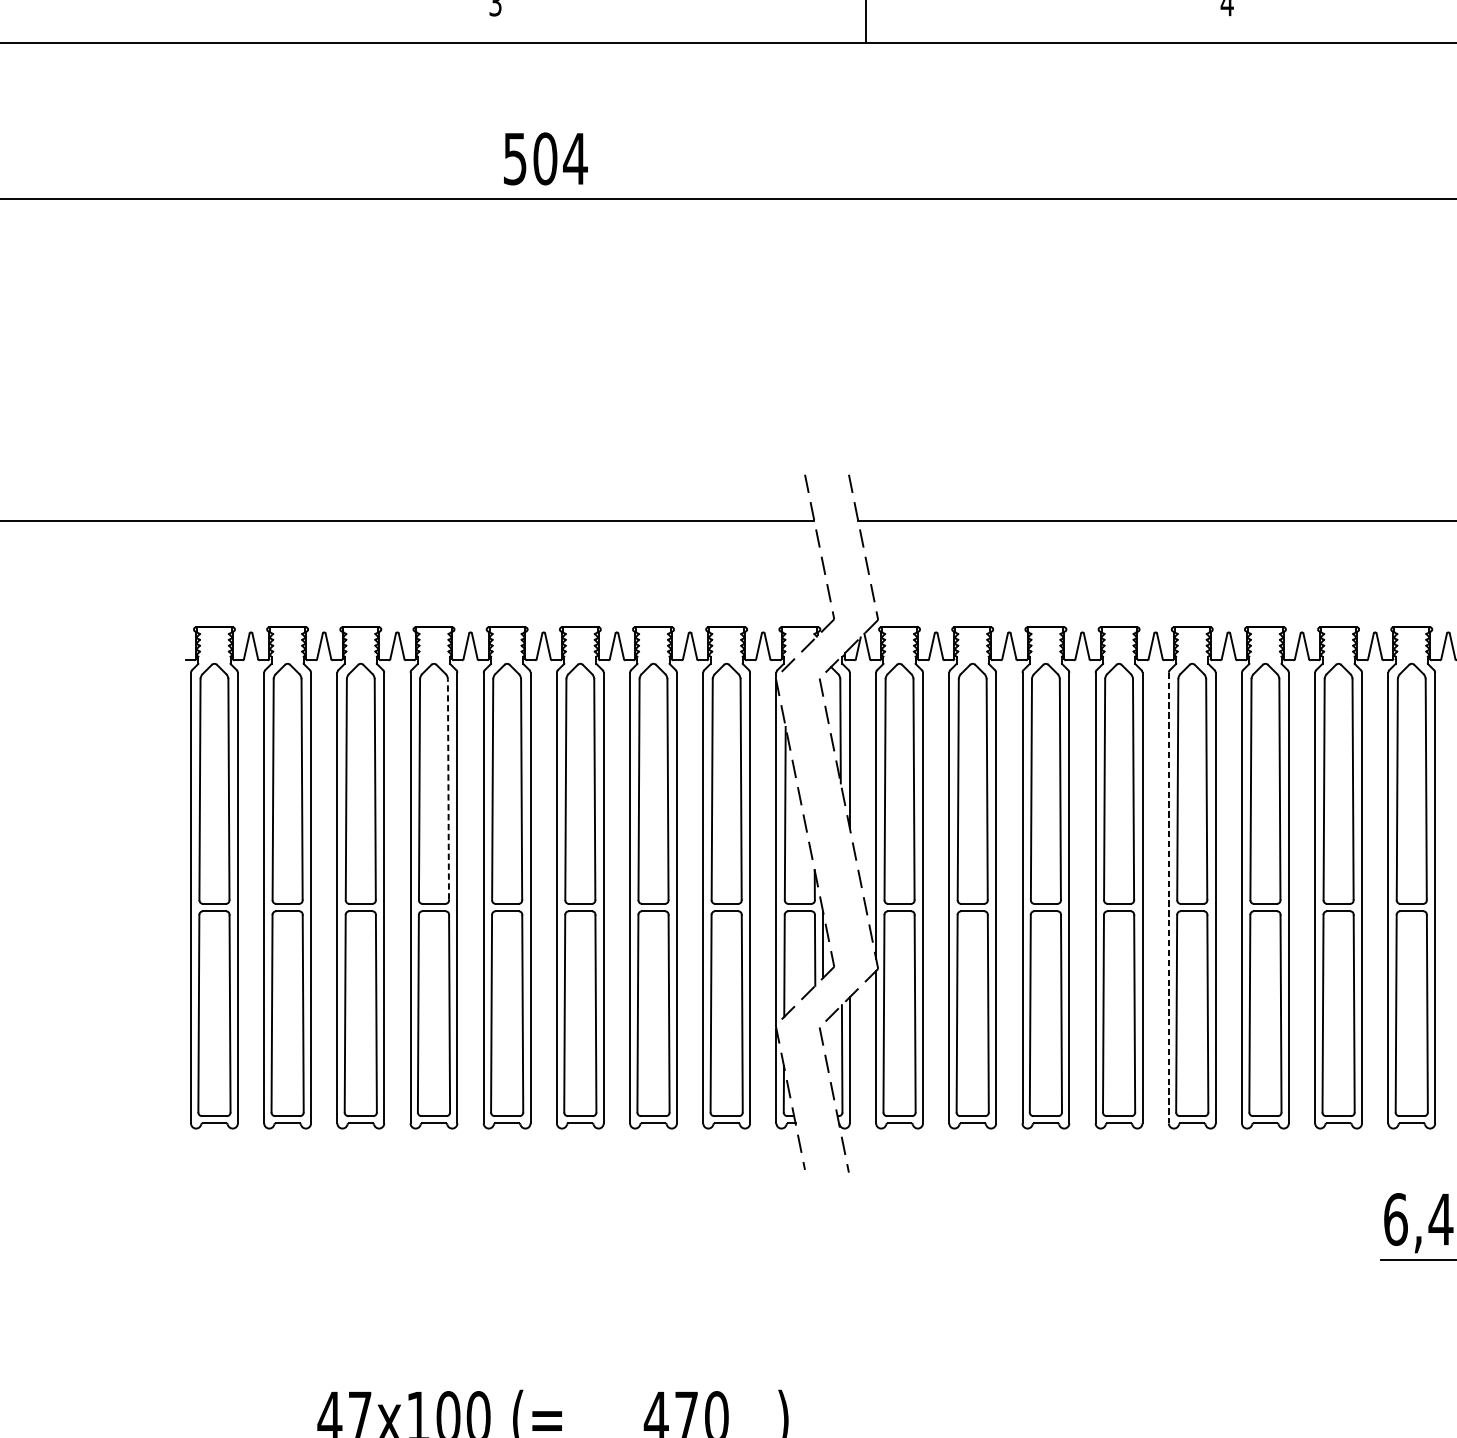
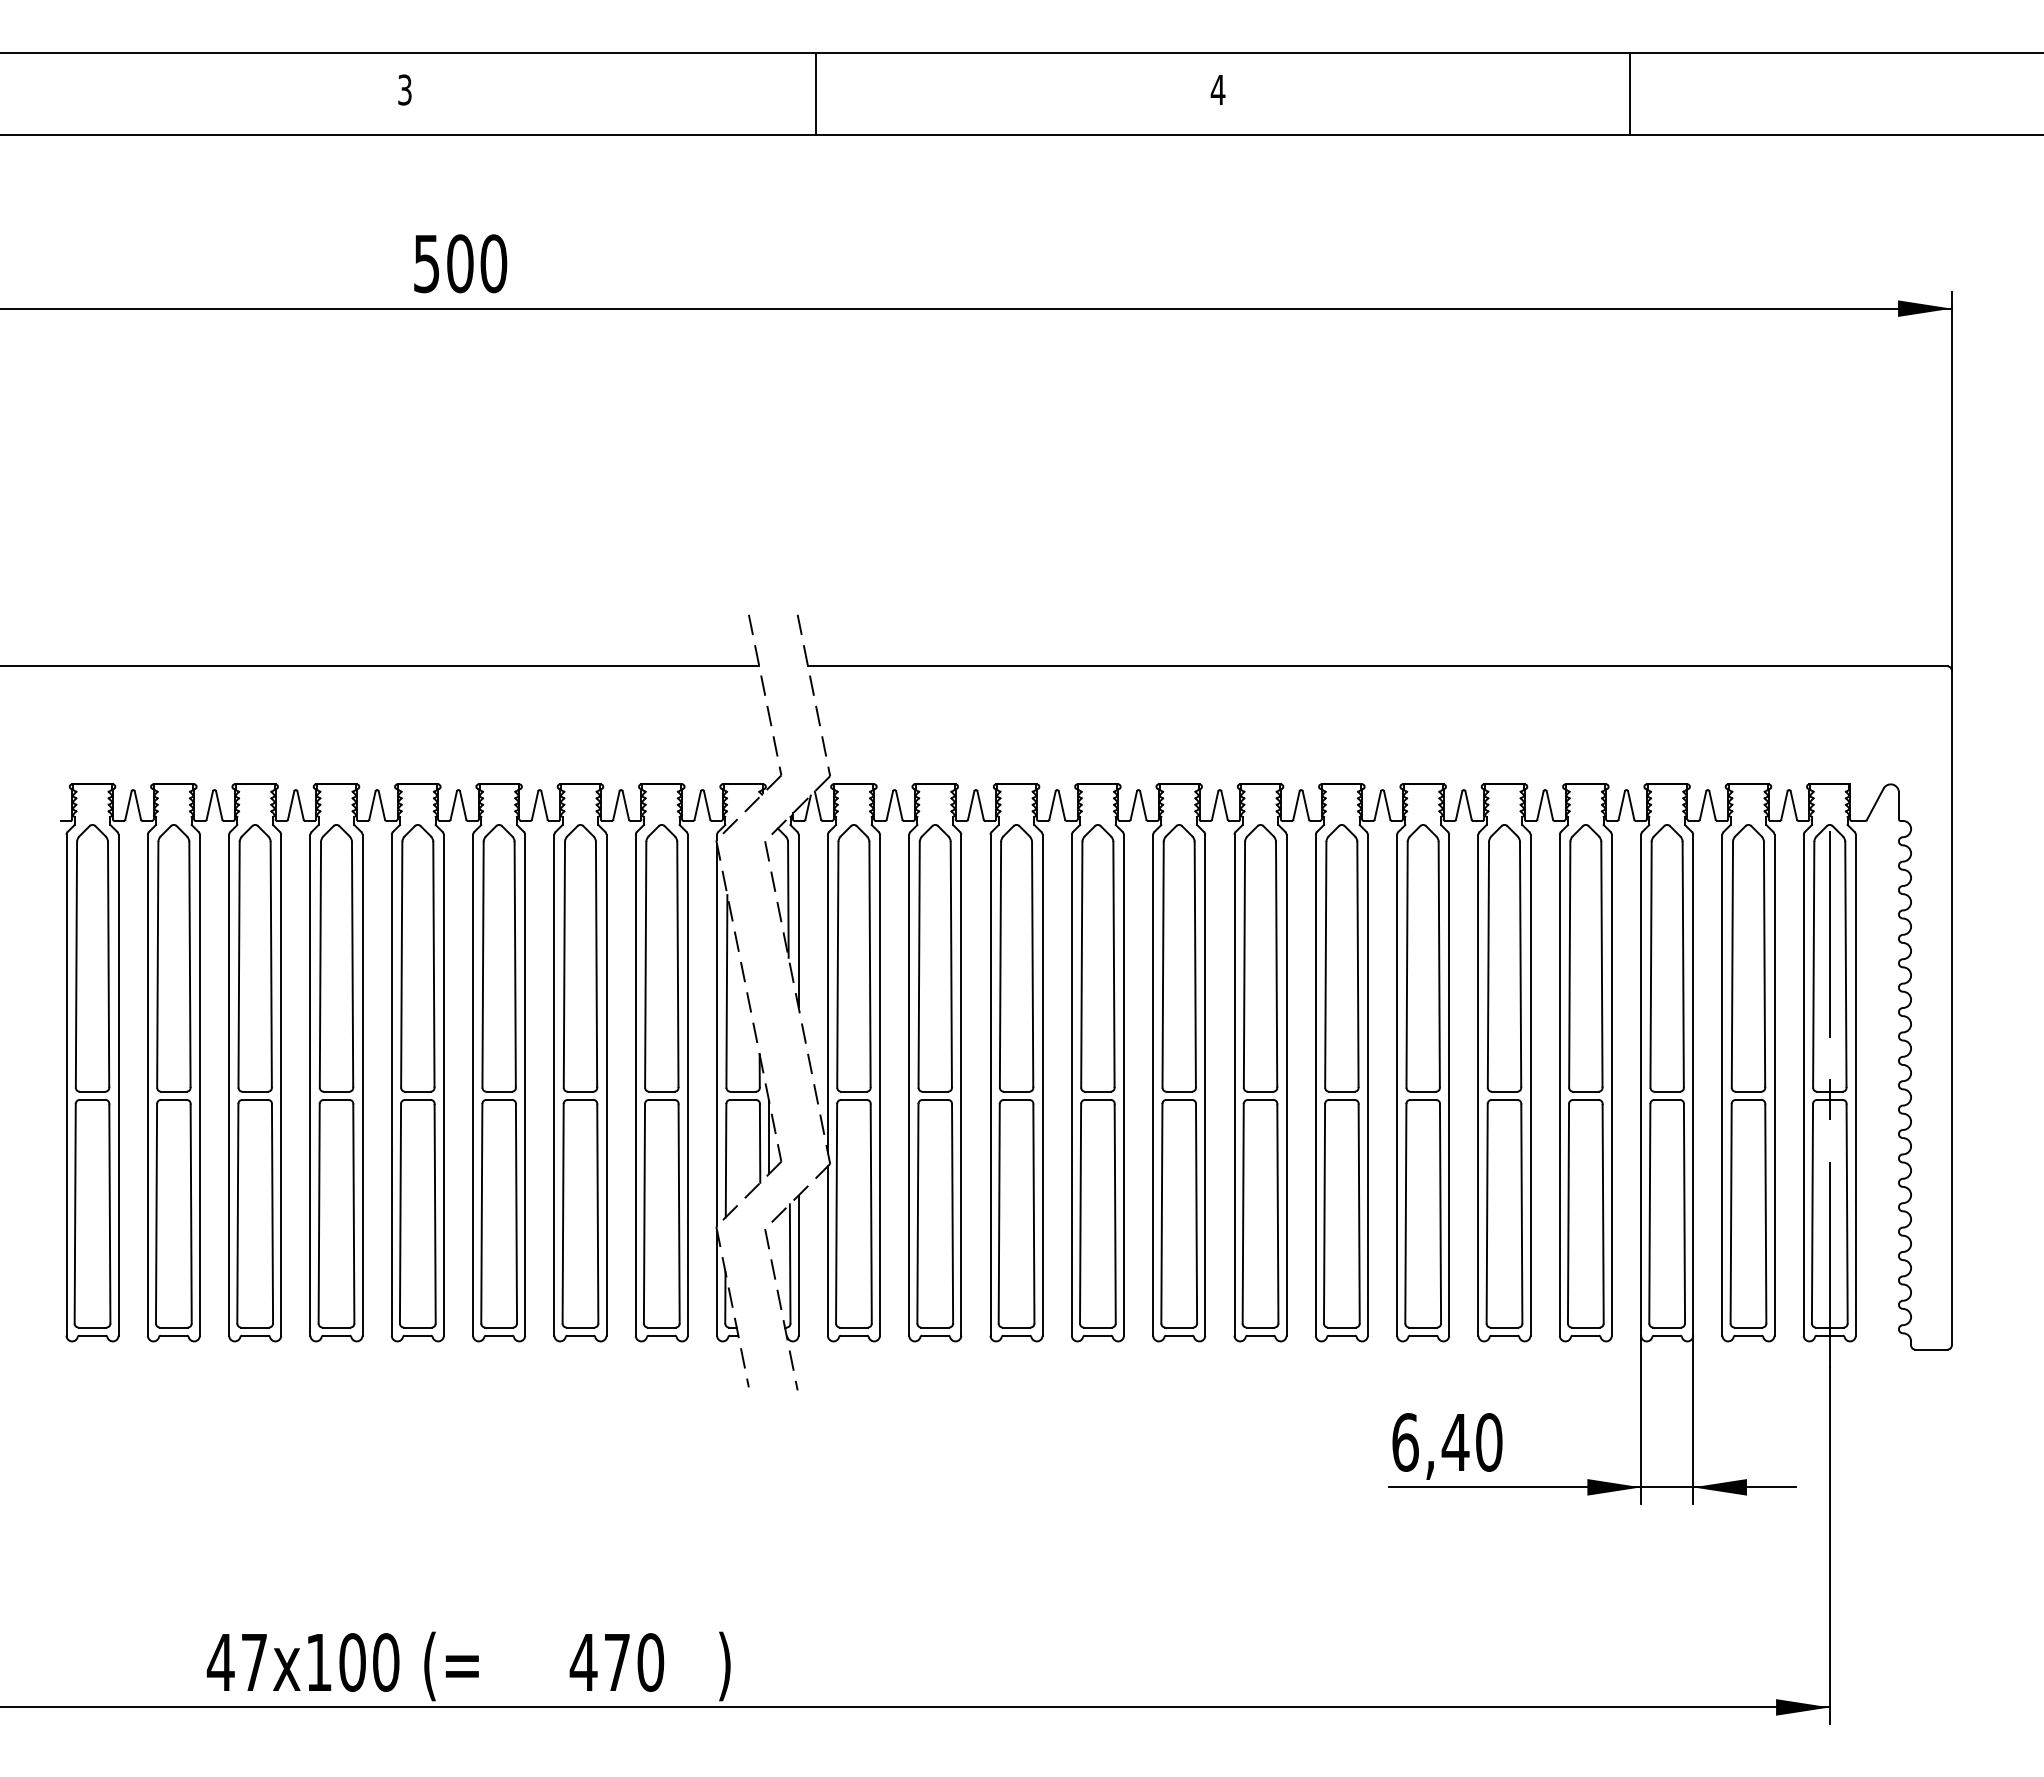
text: (575, 158) -> (493, 263), 504 -> 500
line: (448, 788) -> (352, 963), dashed -> solid
line: (1169, 898) -> (1153, 1085), dashed -> solid

